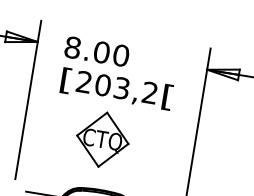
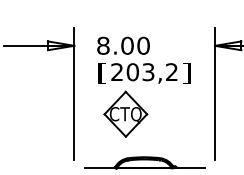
text: (167, 97) -> (186, 73), [ -> ]
part: (102, 138) -> (125, 113), moved

